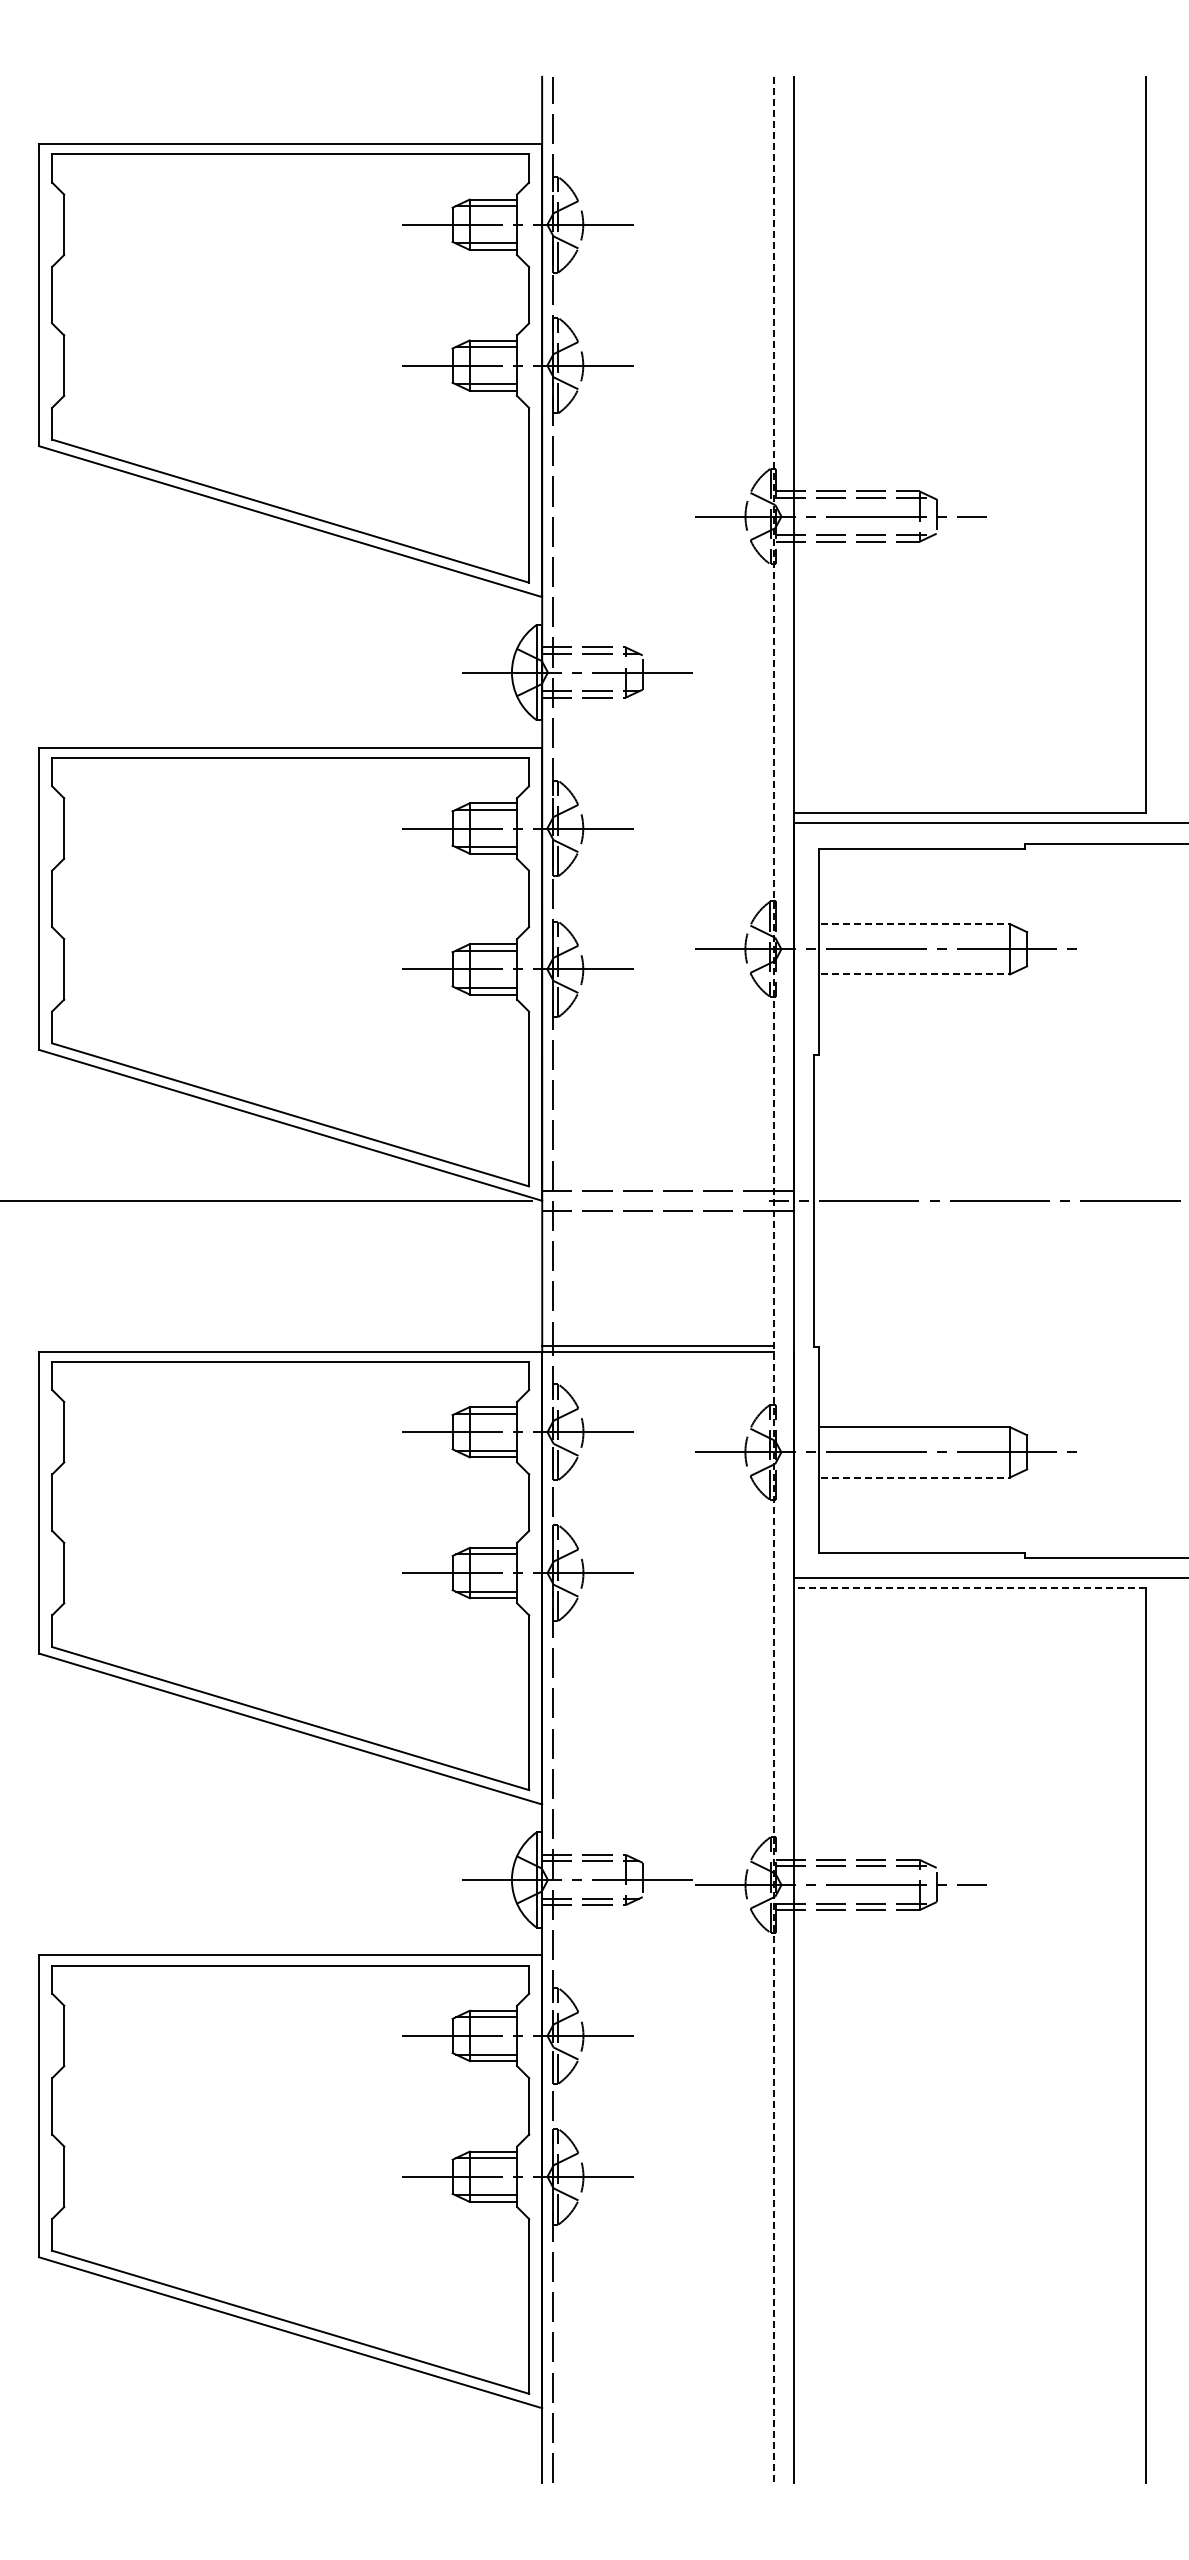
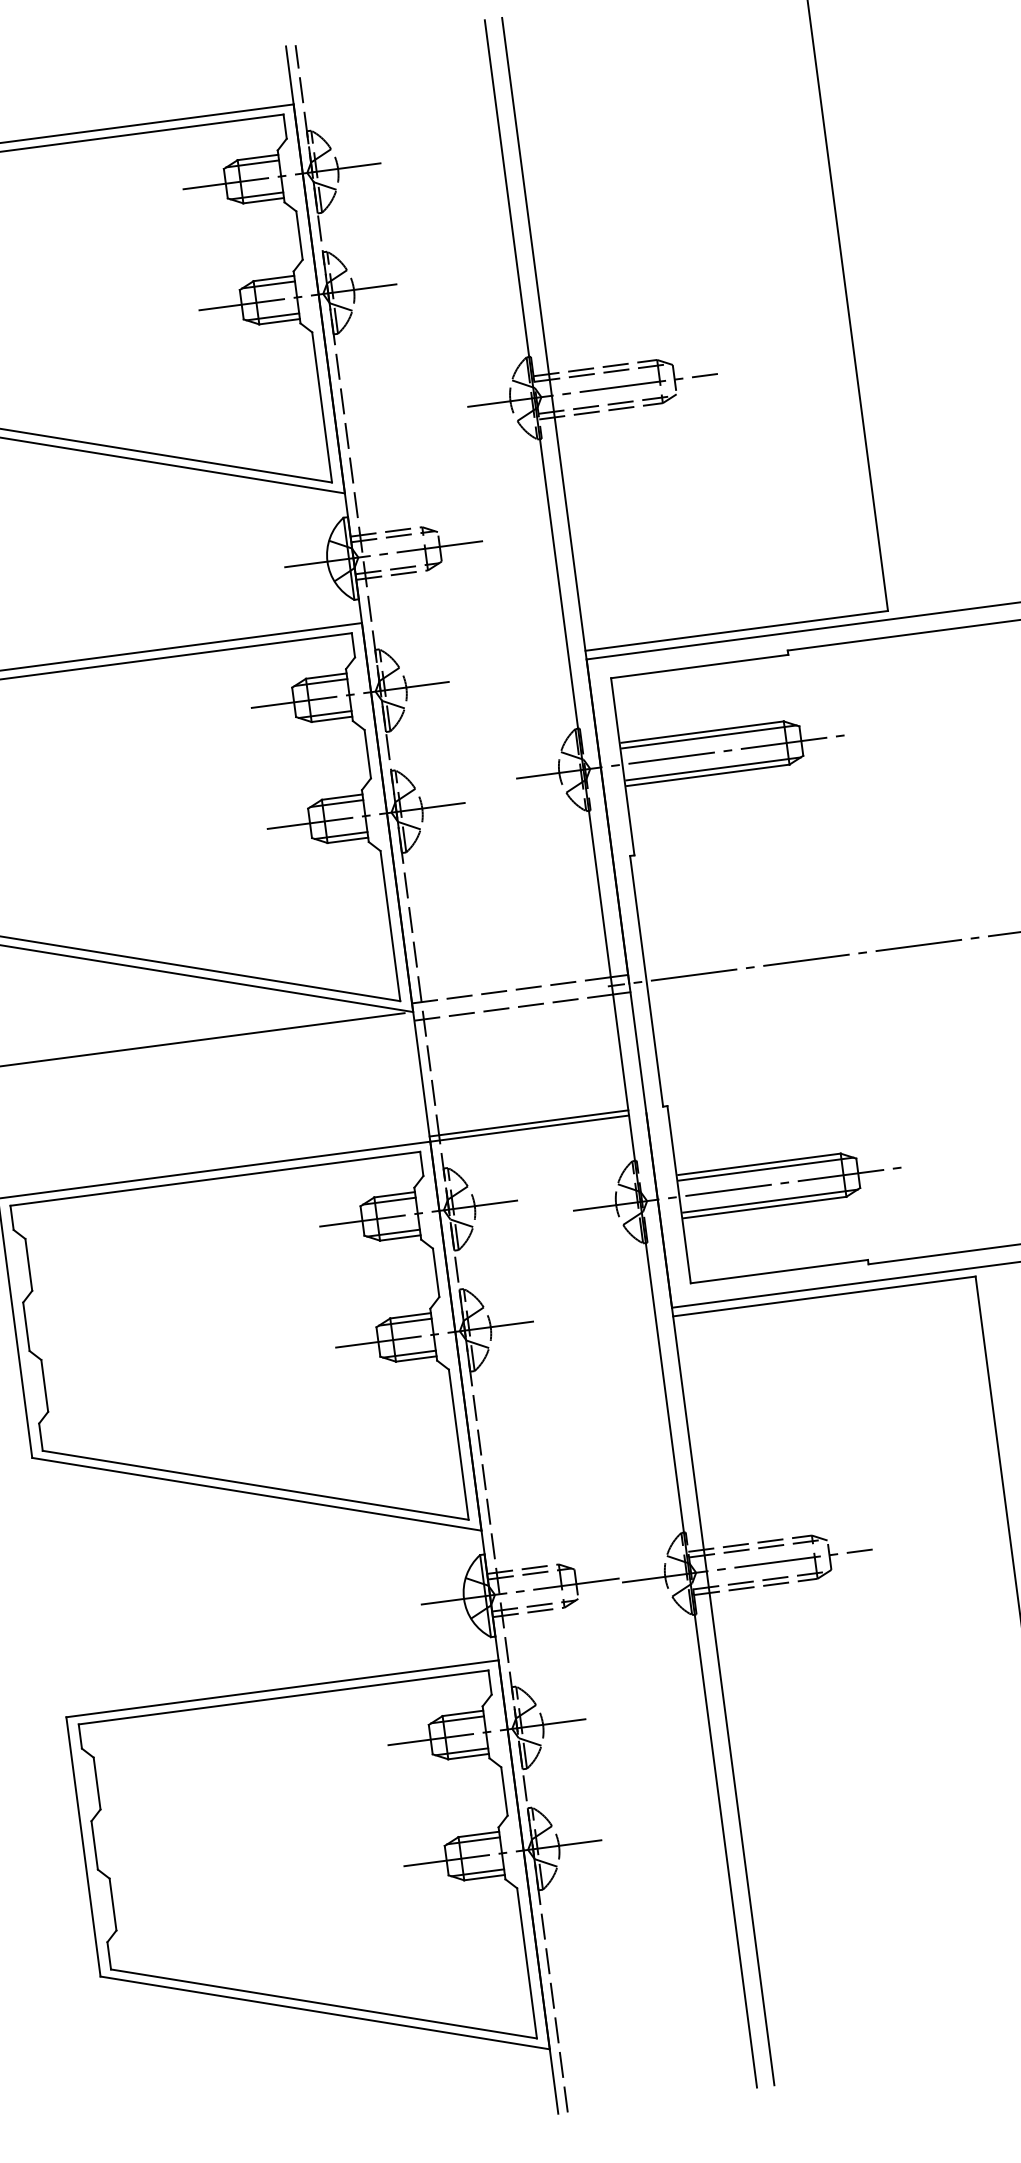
line: (915, 924) -> (702, 732), dashed -> solid
line: (922, 930) -> (709, 736), added
line: (922, 967) -> (713, 768), added
line: (915, 974) -> (708, 775), dashed -> solid
line: (773, 1280) -> (620, 1054), dashed -> solid
line: (922, 1433) -> (766, 1168), added
line: (922, 1470) -> (770, 1200), added
line: (915, 1477) -> (765, 1207), dashed -> solid
line: (969, 1588) -> (824, 1296), dashed -> solid

